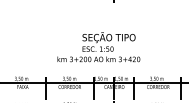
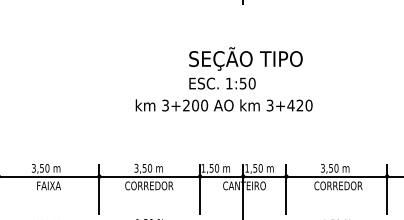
text: (98, 47) -> (223, 80), moved

